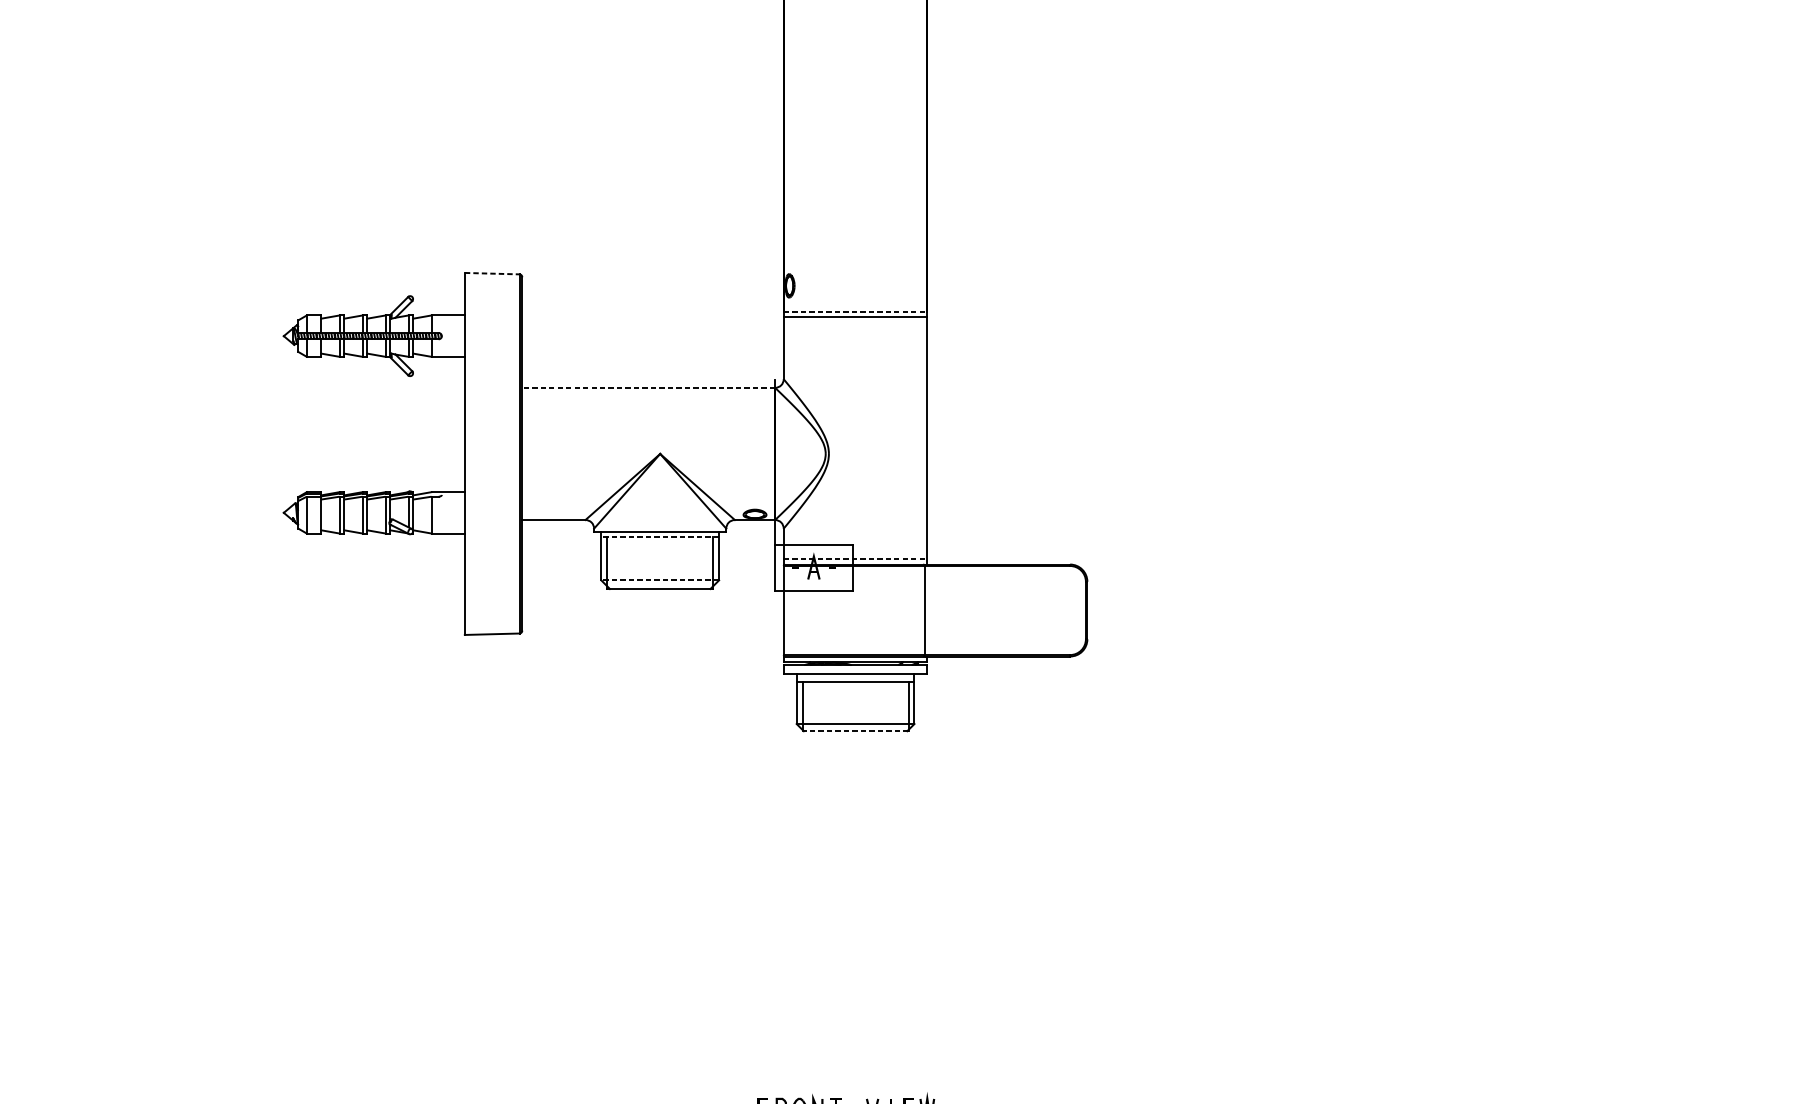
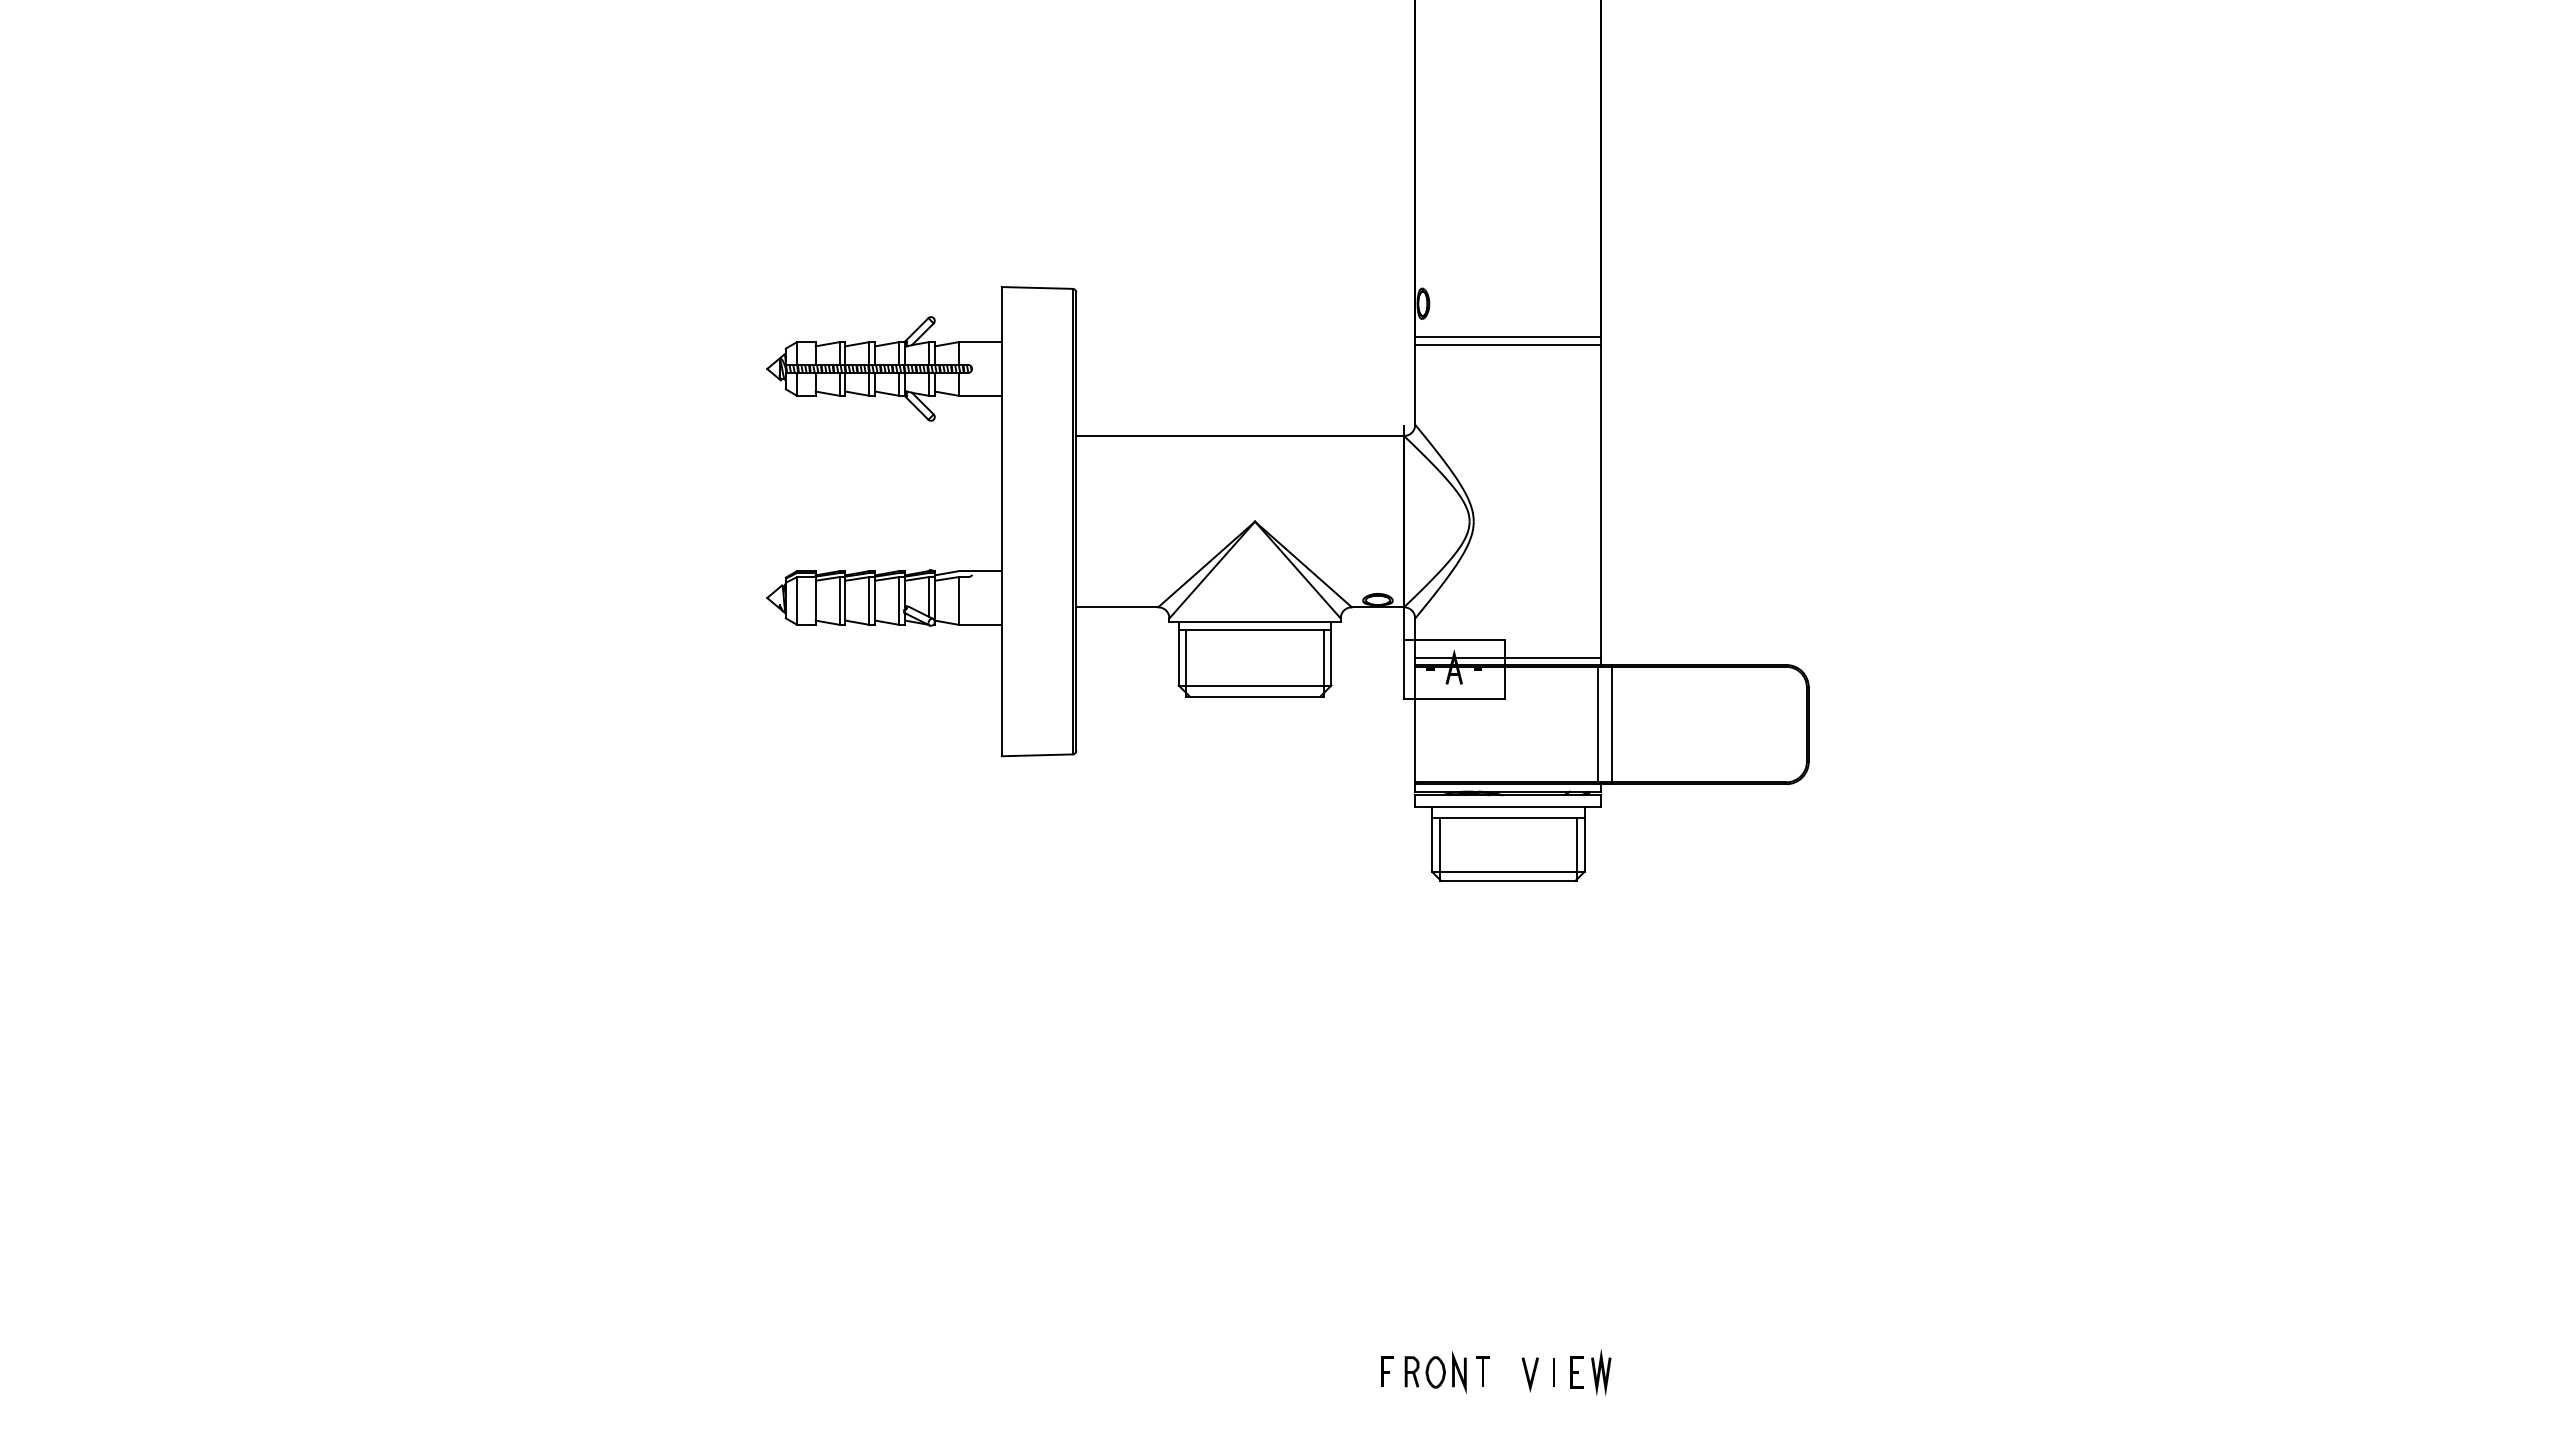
line: (492, 273) -> (1037, 287), dashed -> solid
line: (855, 311) -> (1508, 337), dashed -> solid
line: (648, 388) -> (1240, 436), dashed -> solid
line: (659, 537) -> (1254, 629), dashed -> solid
line: (855, 558) -> (1508, 657), dashed -> solid
line: (659, 580) -> (1254, 685), dashed -> solid
line: (935, 610) -> (1612, 724), added
line: (855, 731) -> (1508, 881), dashed -> solid

